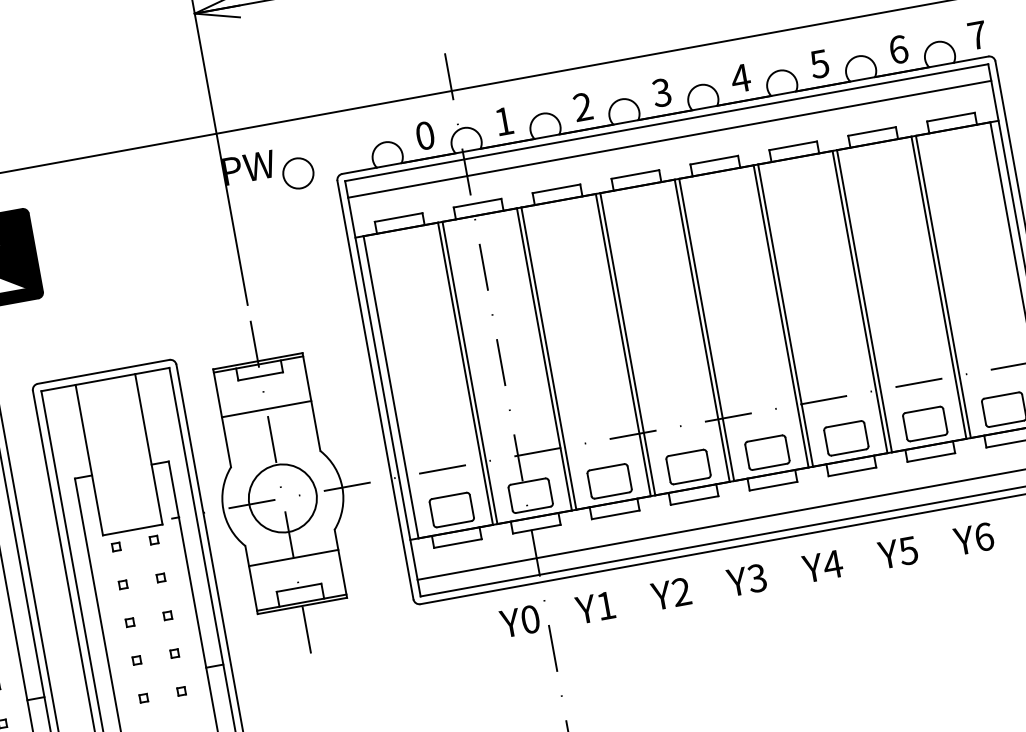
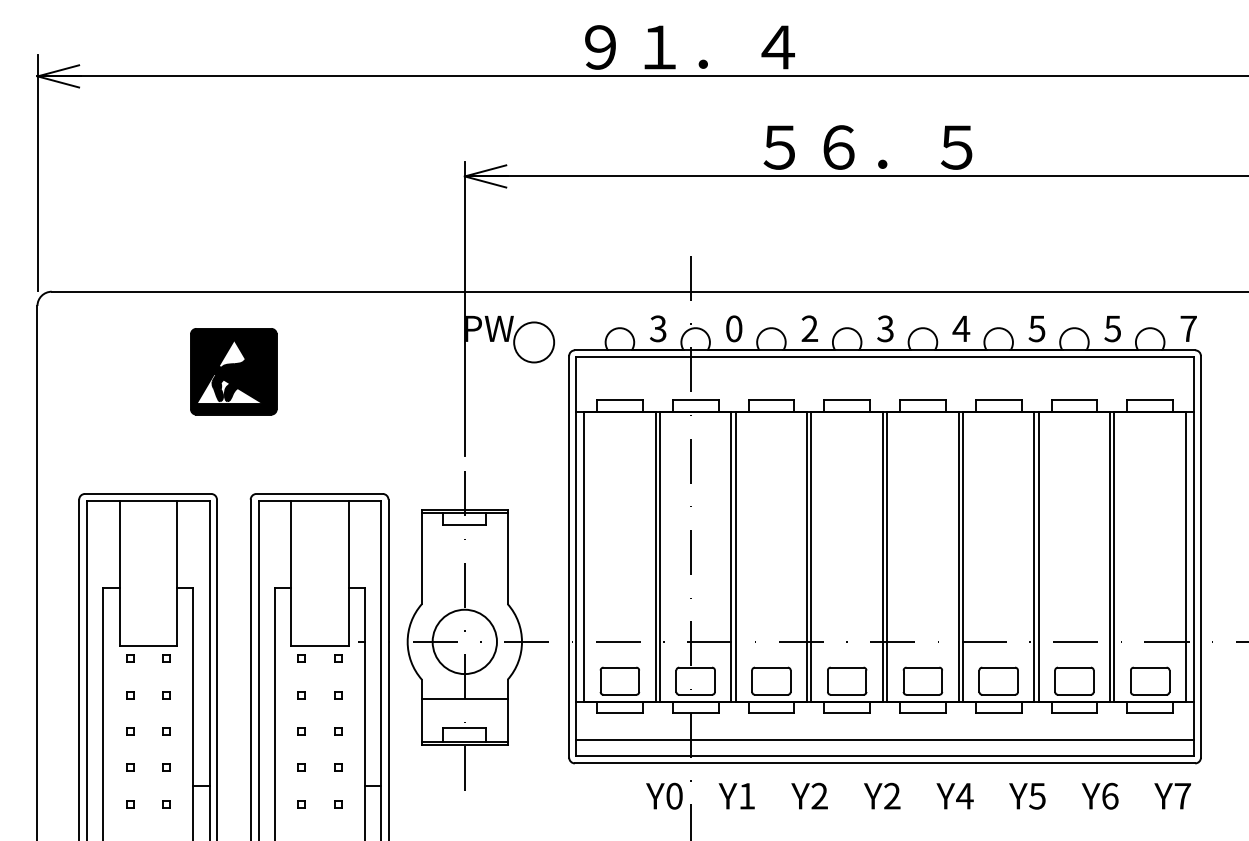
text: (898, 49) -> (1112, 328), 6 -> 5
text: (504, 120) -> (734, 328), 1 -> 0
text: (424, 135) -> (657, 328), 0 -> 3
line: (669, 139) -> (884, 373), removed
circle: (297, 173) -> (533, 342), size x1.4
line: (266, 409) -> (464, 556), removed
text: (756, 578) -> (891, 796), Y3 -> Y2

